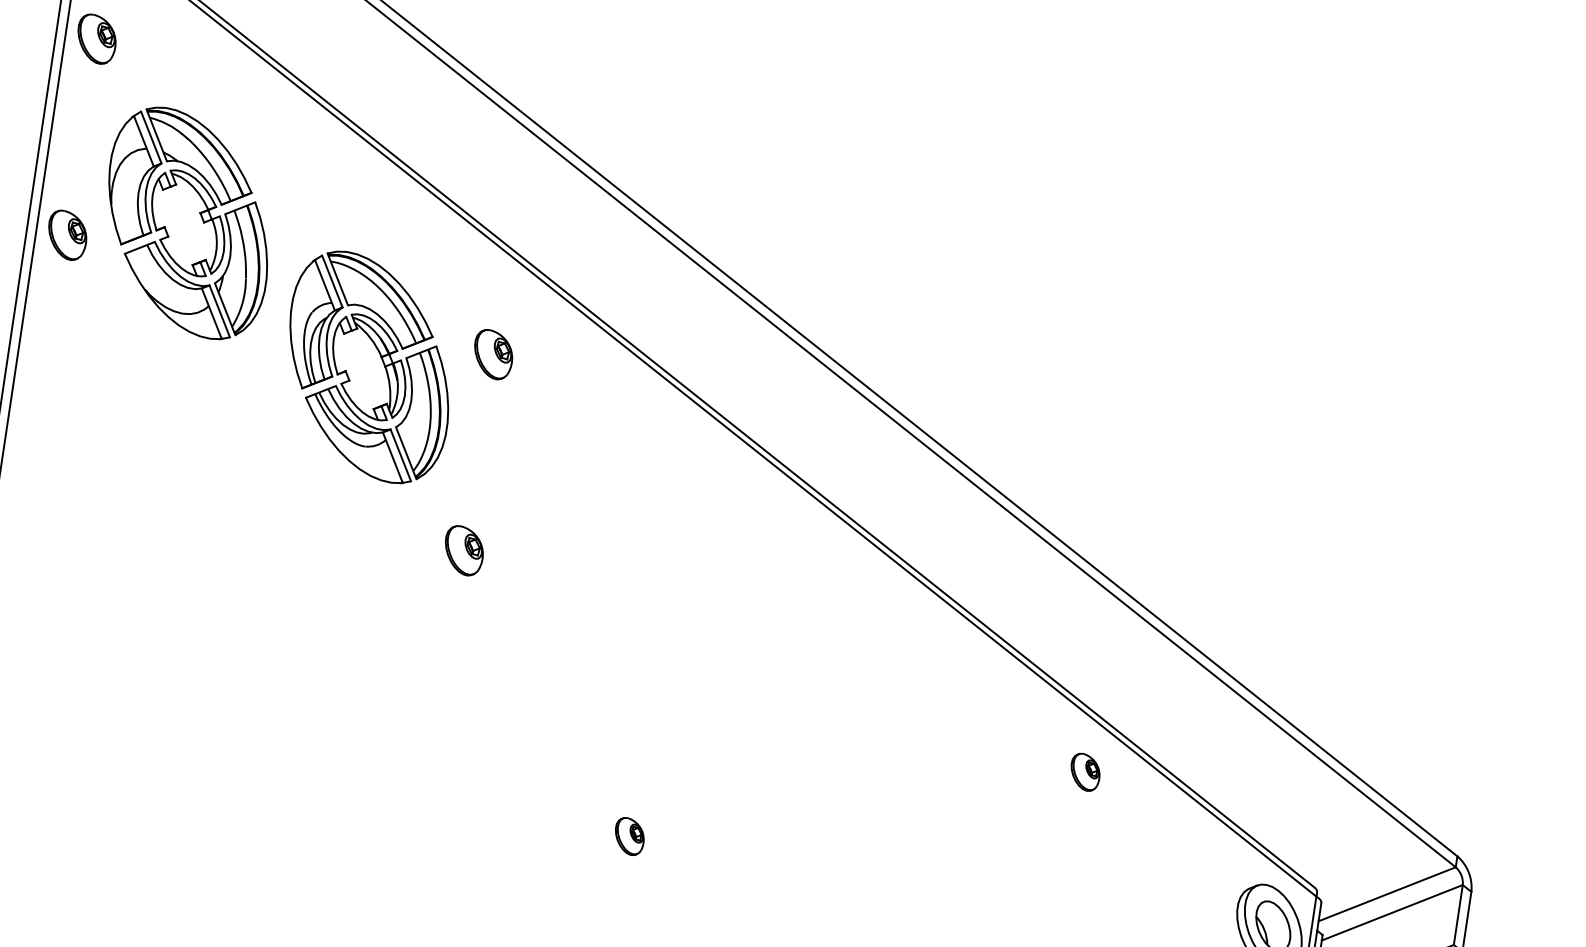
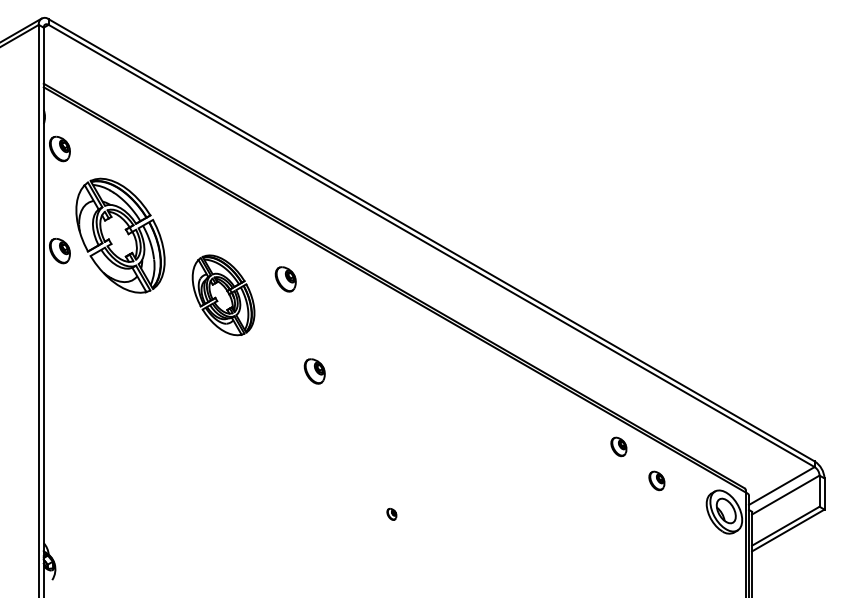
part: (368, 367) -> (223, 295), size x0.7
part: (463, 550) -> (314, 371), moved
part: (628, 836) -> (391, 514), size x0.6
part: (1147, 847) -> (656, 480), added

